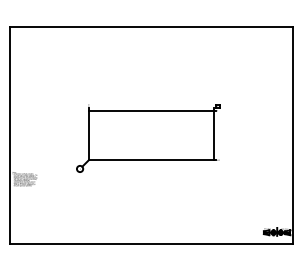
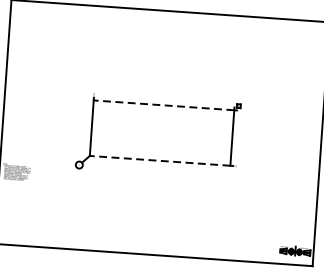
line: (151, 110) -> (164, 105), solid -> dashed
line: (151, 160) -> (160, 161), solid -> dashed

